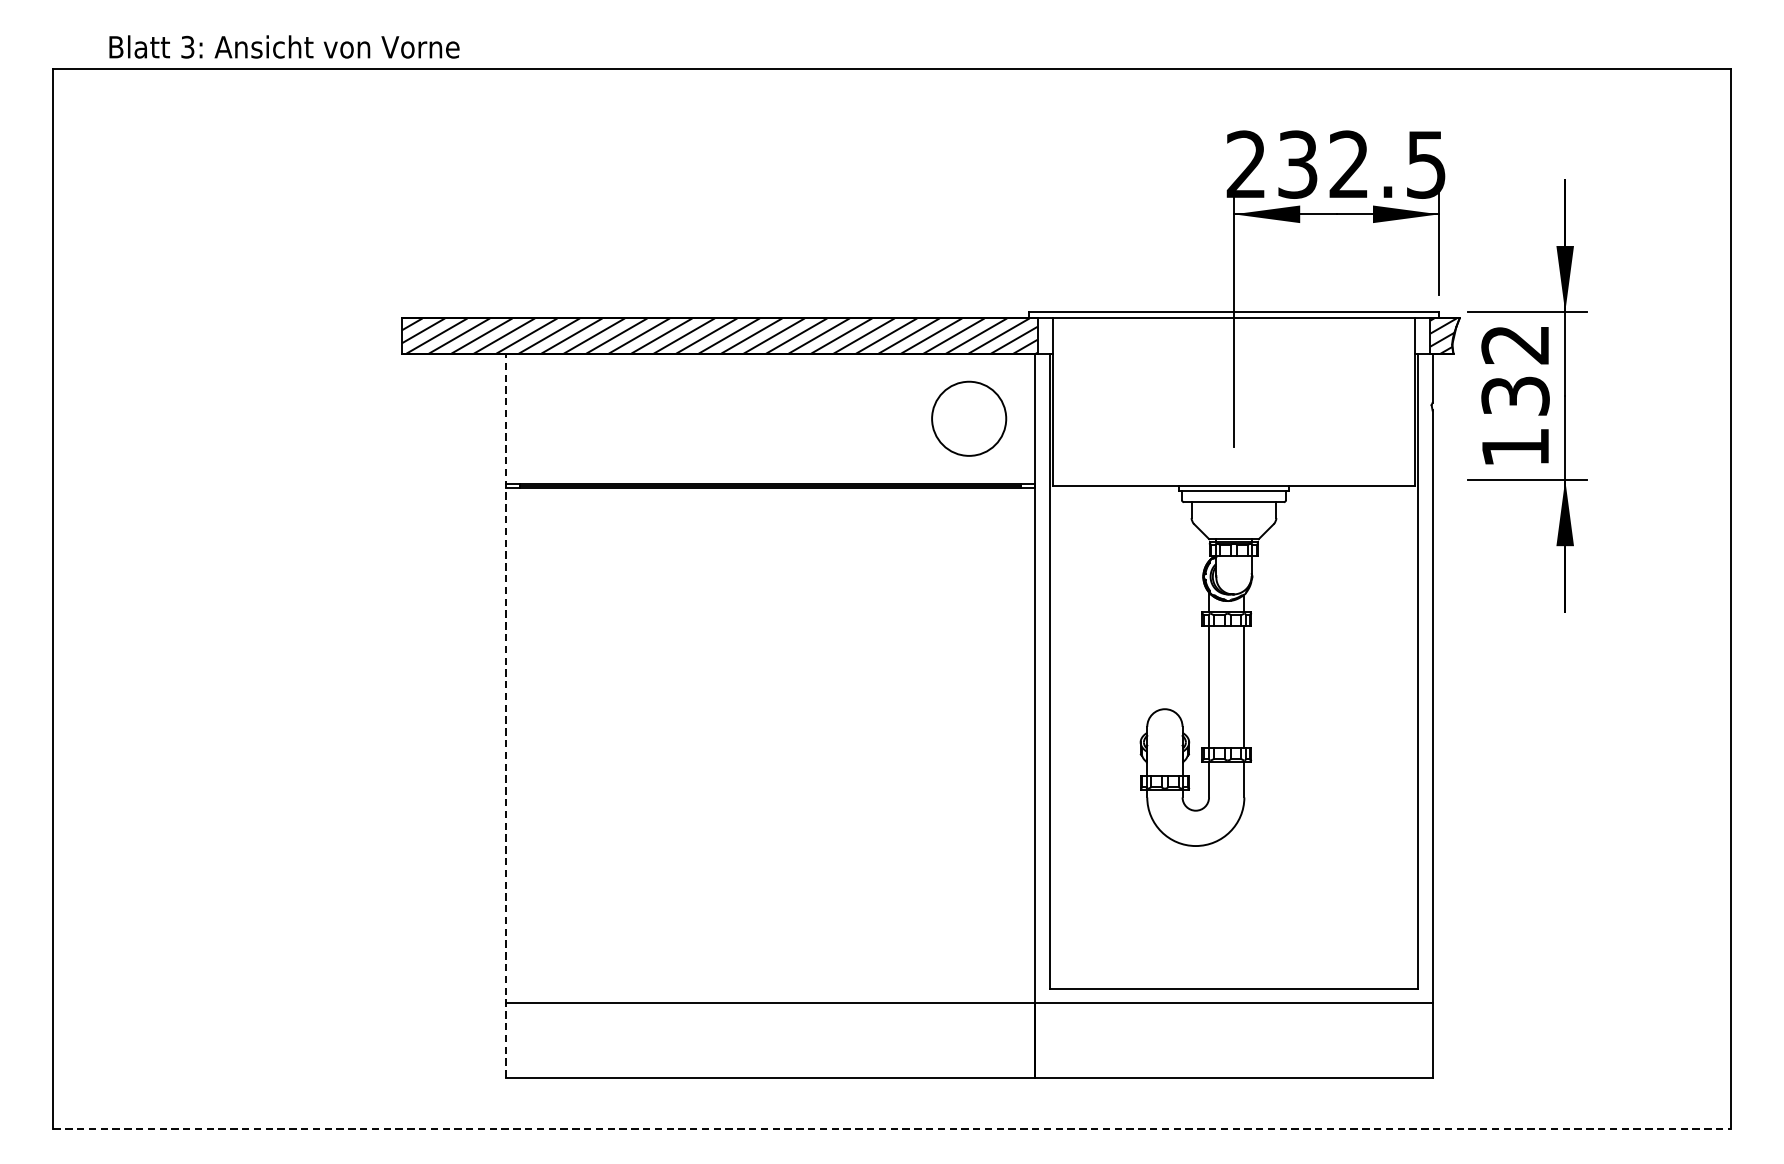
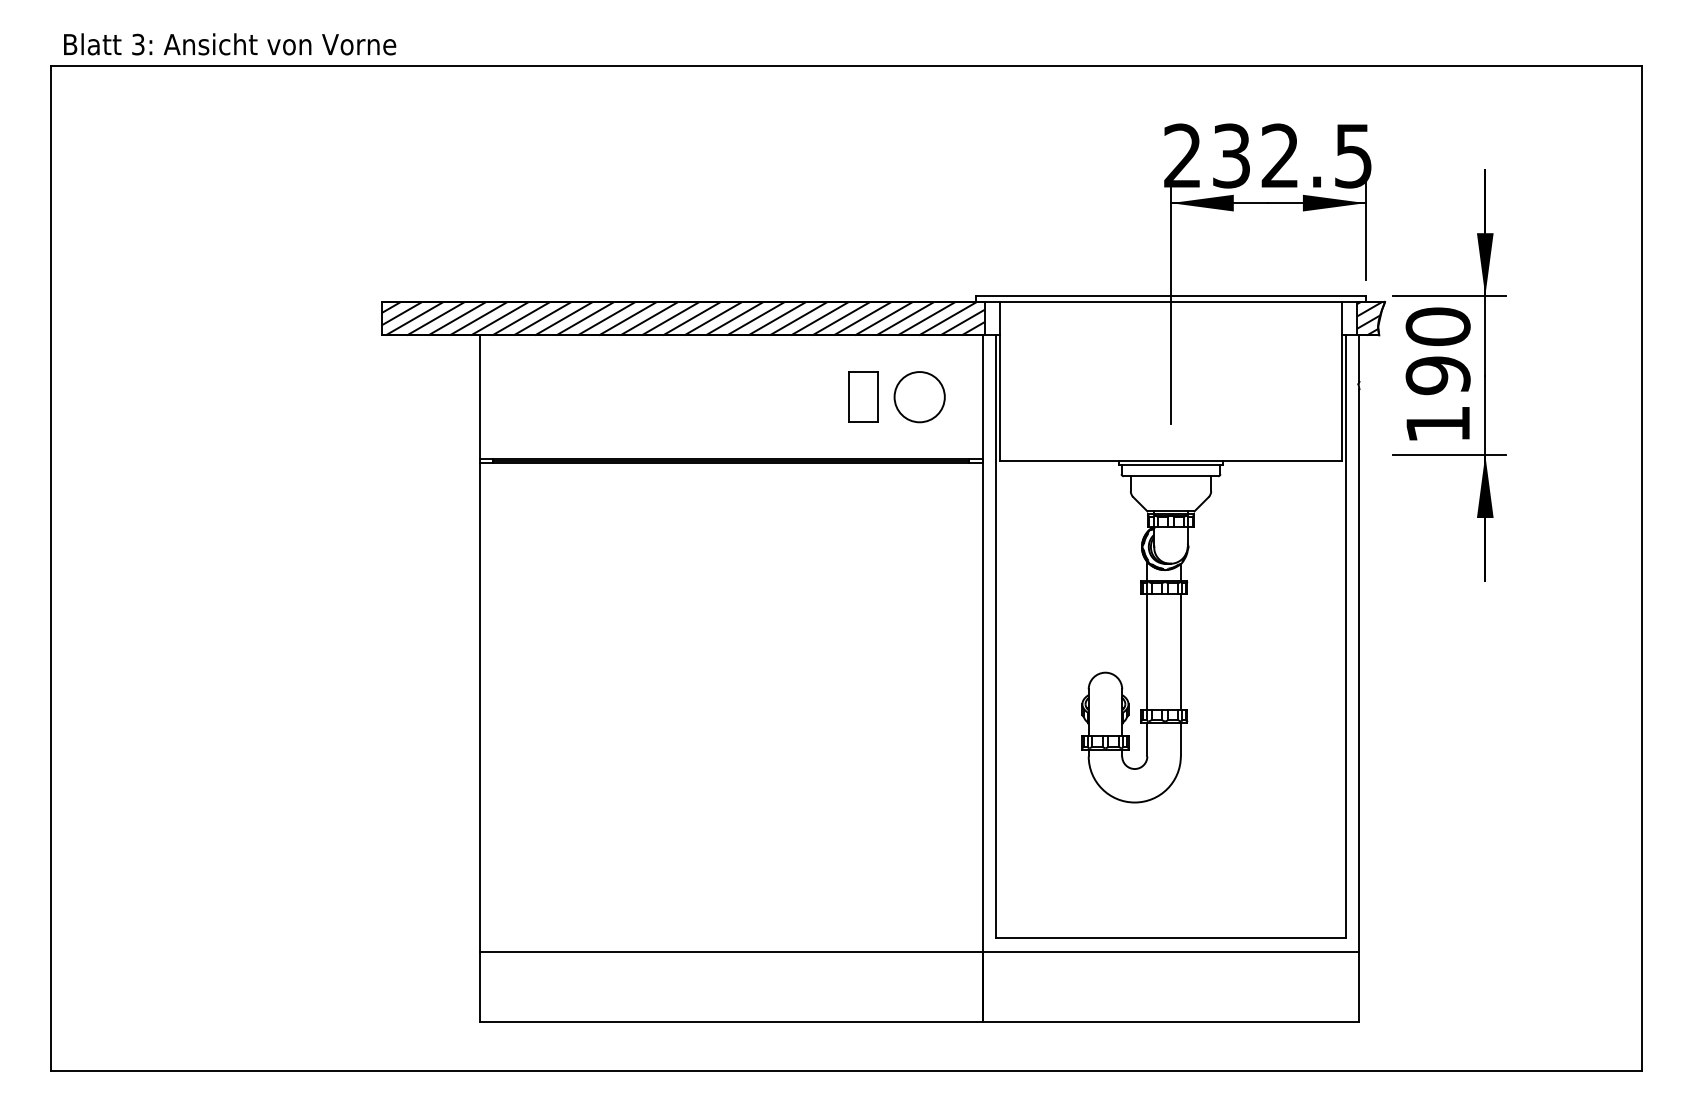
text: (284, 47) -> (230, 44), moved
text: (1514, 370) -> (1437, 351), 132 -> 190
part: (909, 418) -> (863, 396), added
circle: (968, 419) -> (919, 397), size x0.71
line: (505, 715) -> (479, 678), dashed -> solid
line: (892, 1128) -> (846, 1070), dashed -> solid

